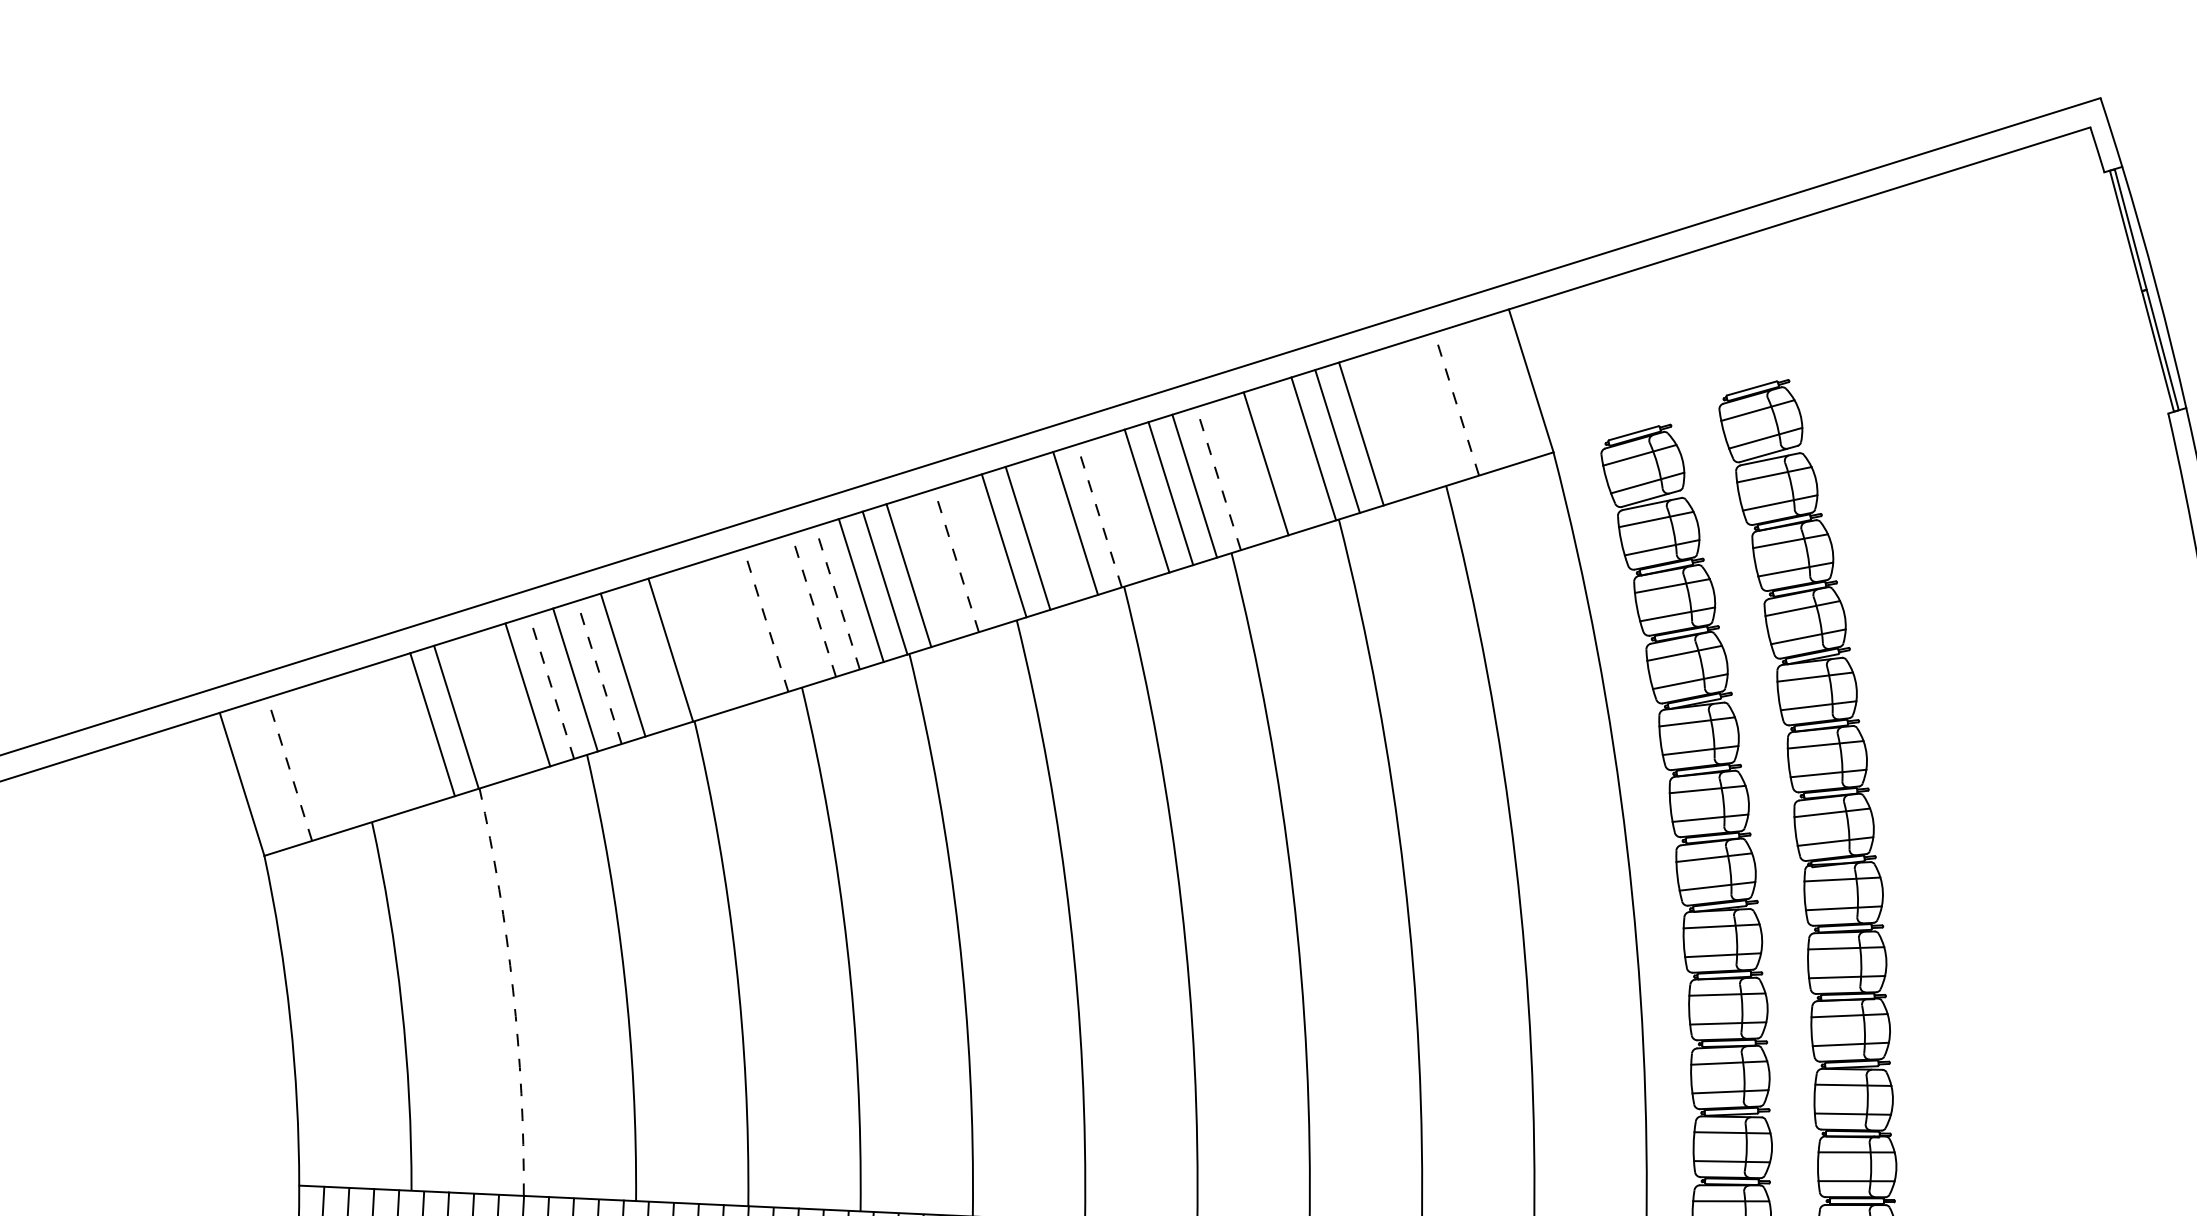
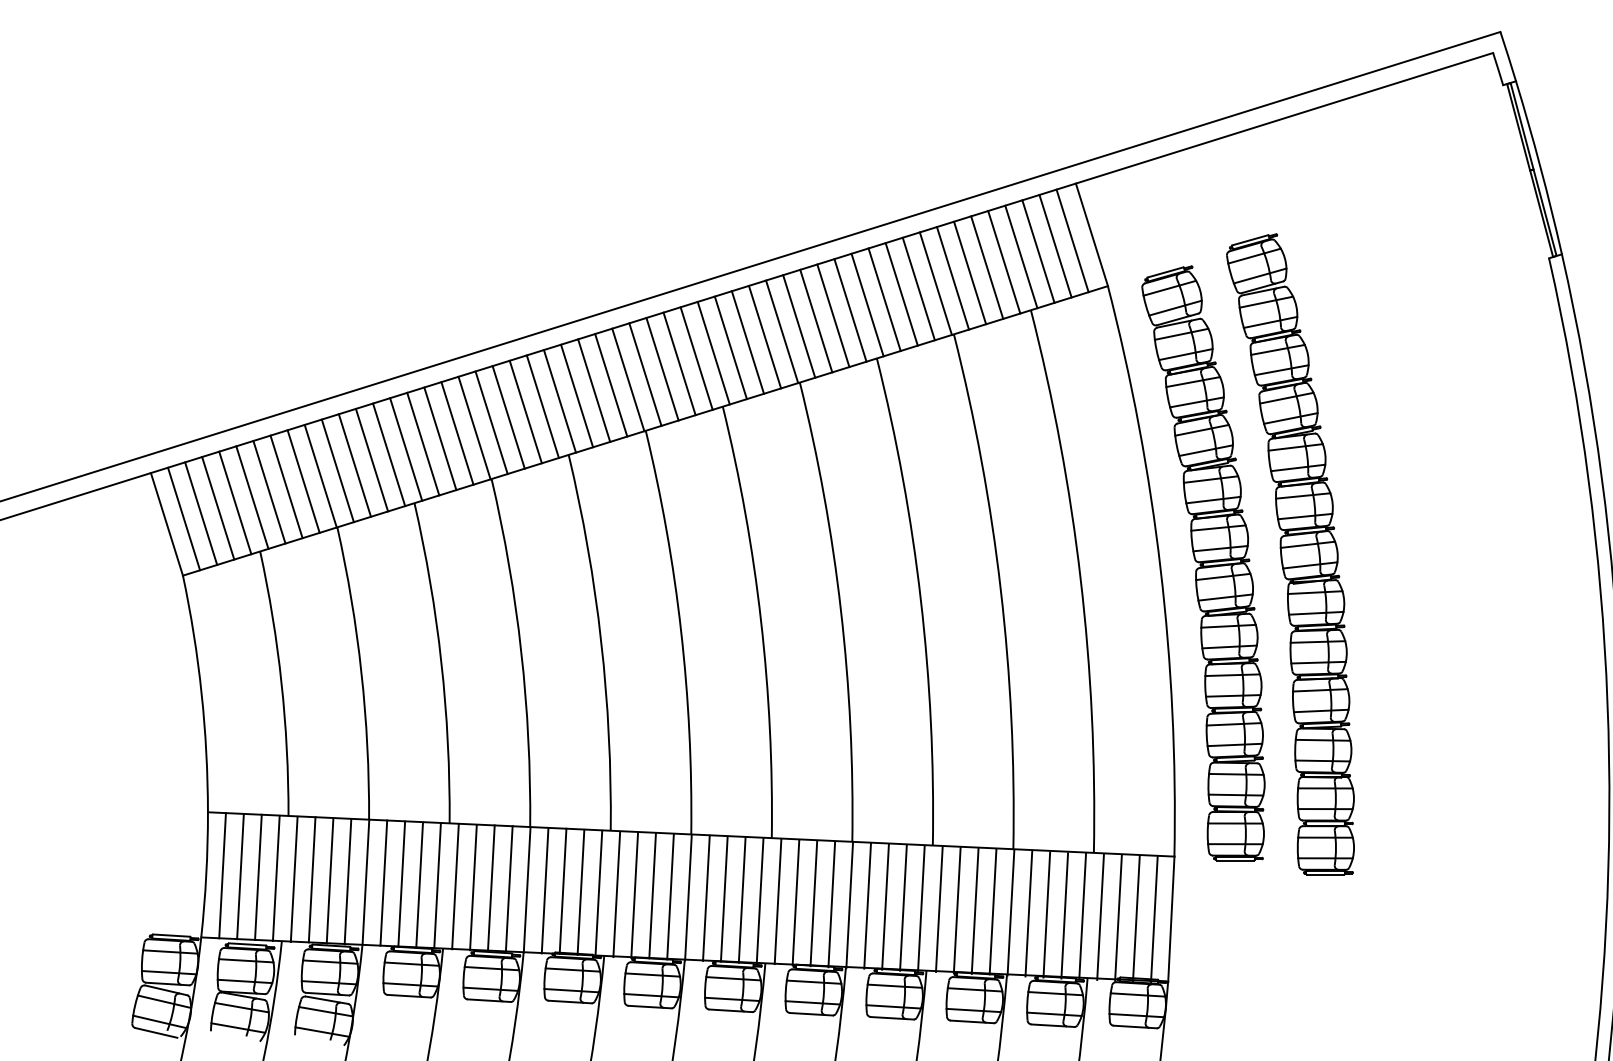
line: (1504, 388) -> (1072, 240), added
line: (1480, 397) -> (1055, 246), added
line: (1456, 404) -> (1038, 251), dashed -> solid
line: (1433, 411) -> (1021, 256), added
line: (1409, 419) -> (1004, 262), added
line: (1385, 426) -> (987, 267), added
line: (1289, 455) -> (918, 288), added
line: (1242, 470) -> (884, 299), added
line: (1218, 479) -> (867, 305), dashed -> solid
line: (1123, 508) -> (799, 326), added
line: (1099, 515) -> (782, 331), dashed -> solid
line: (1051, 530) -> (747, 342), added
line: (980, 553) -> (696, 358), added
line: (956, 560) -> (679, 363), dashed -> solid
line: (932, 568) -> (662, 369), added
line: (837, 597) -> (594, 390), dashed -> solid
line: (814, 606) -> (577, 396), dashed -> solid
line: (789, 613) -> (559, 401), added
line: (765, 620) -> (542, 406), dashed -> solid
line: (741, 627) -> (525, 411), added
line: (718, 635) -> (508, 417), added
line: (694, 642) -> (491, 422), added
line: (647, 657) -> (457, 433), added
line: (599, 673) -> (423, 444), dashed -> solid
line: (552, 686) -> (389, 454), dashed -> solid
line: (503, 702) -> (354, 465), added
line: (479, 709) -> (337, 470), added
line: (408, 731) -> (286, 486), added
line: (385, 739) -> (269, 492), added
line: (361, 746) -> (252, 497), added
line: (337, 753) -> (235, 502), added
line: (313, 762) -> (218, 508), added
line: (290, 769) -> (201, 513), dashed -> solid
line: (266, 776) -> (184, 518), added
arc: (513, 990) -> (361, 672), dashed -> solid

